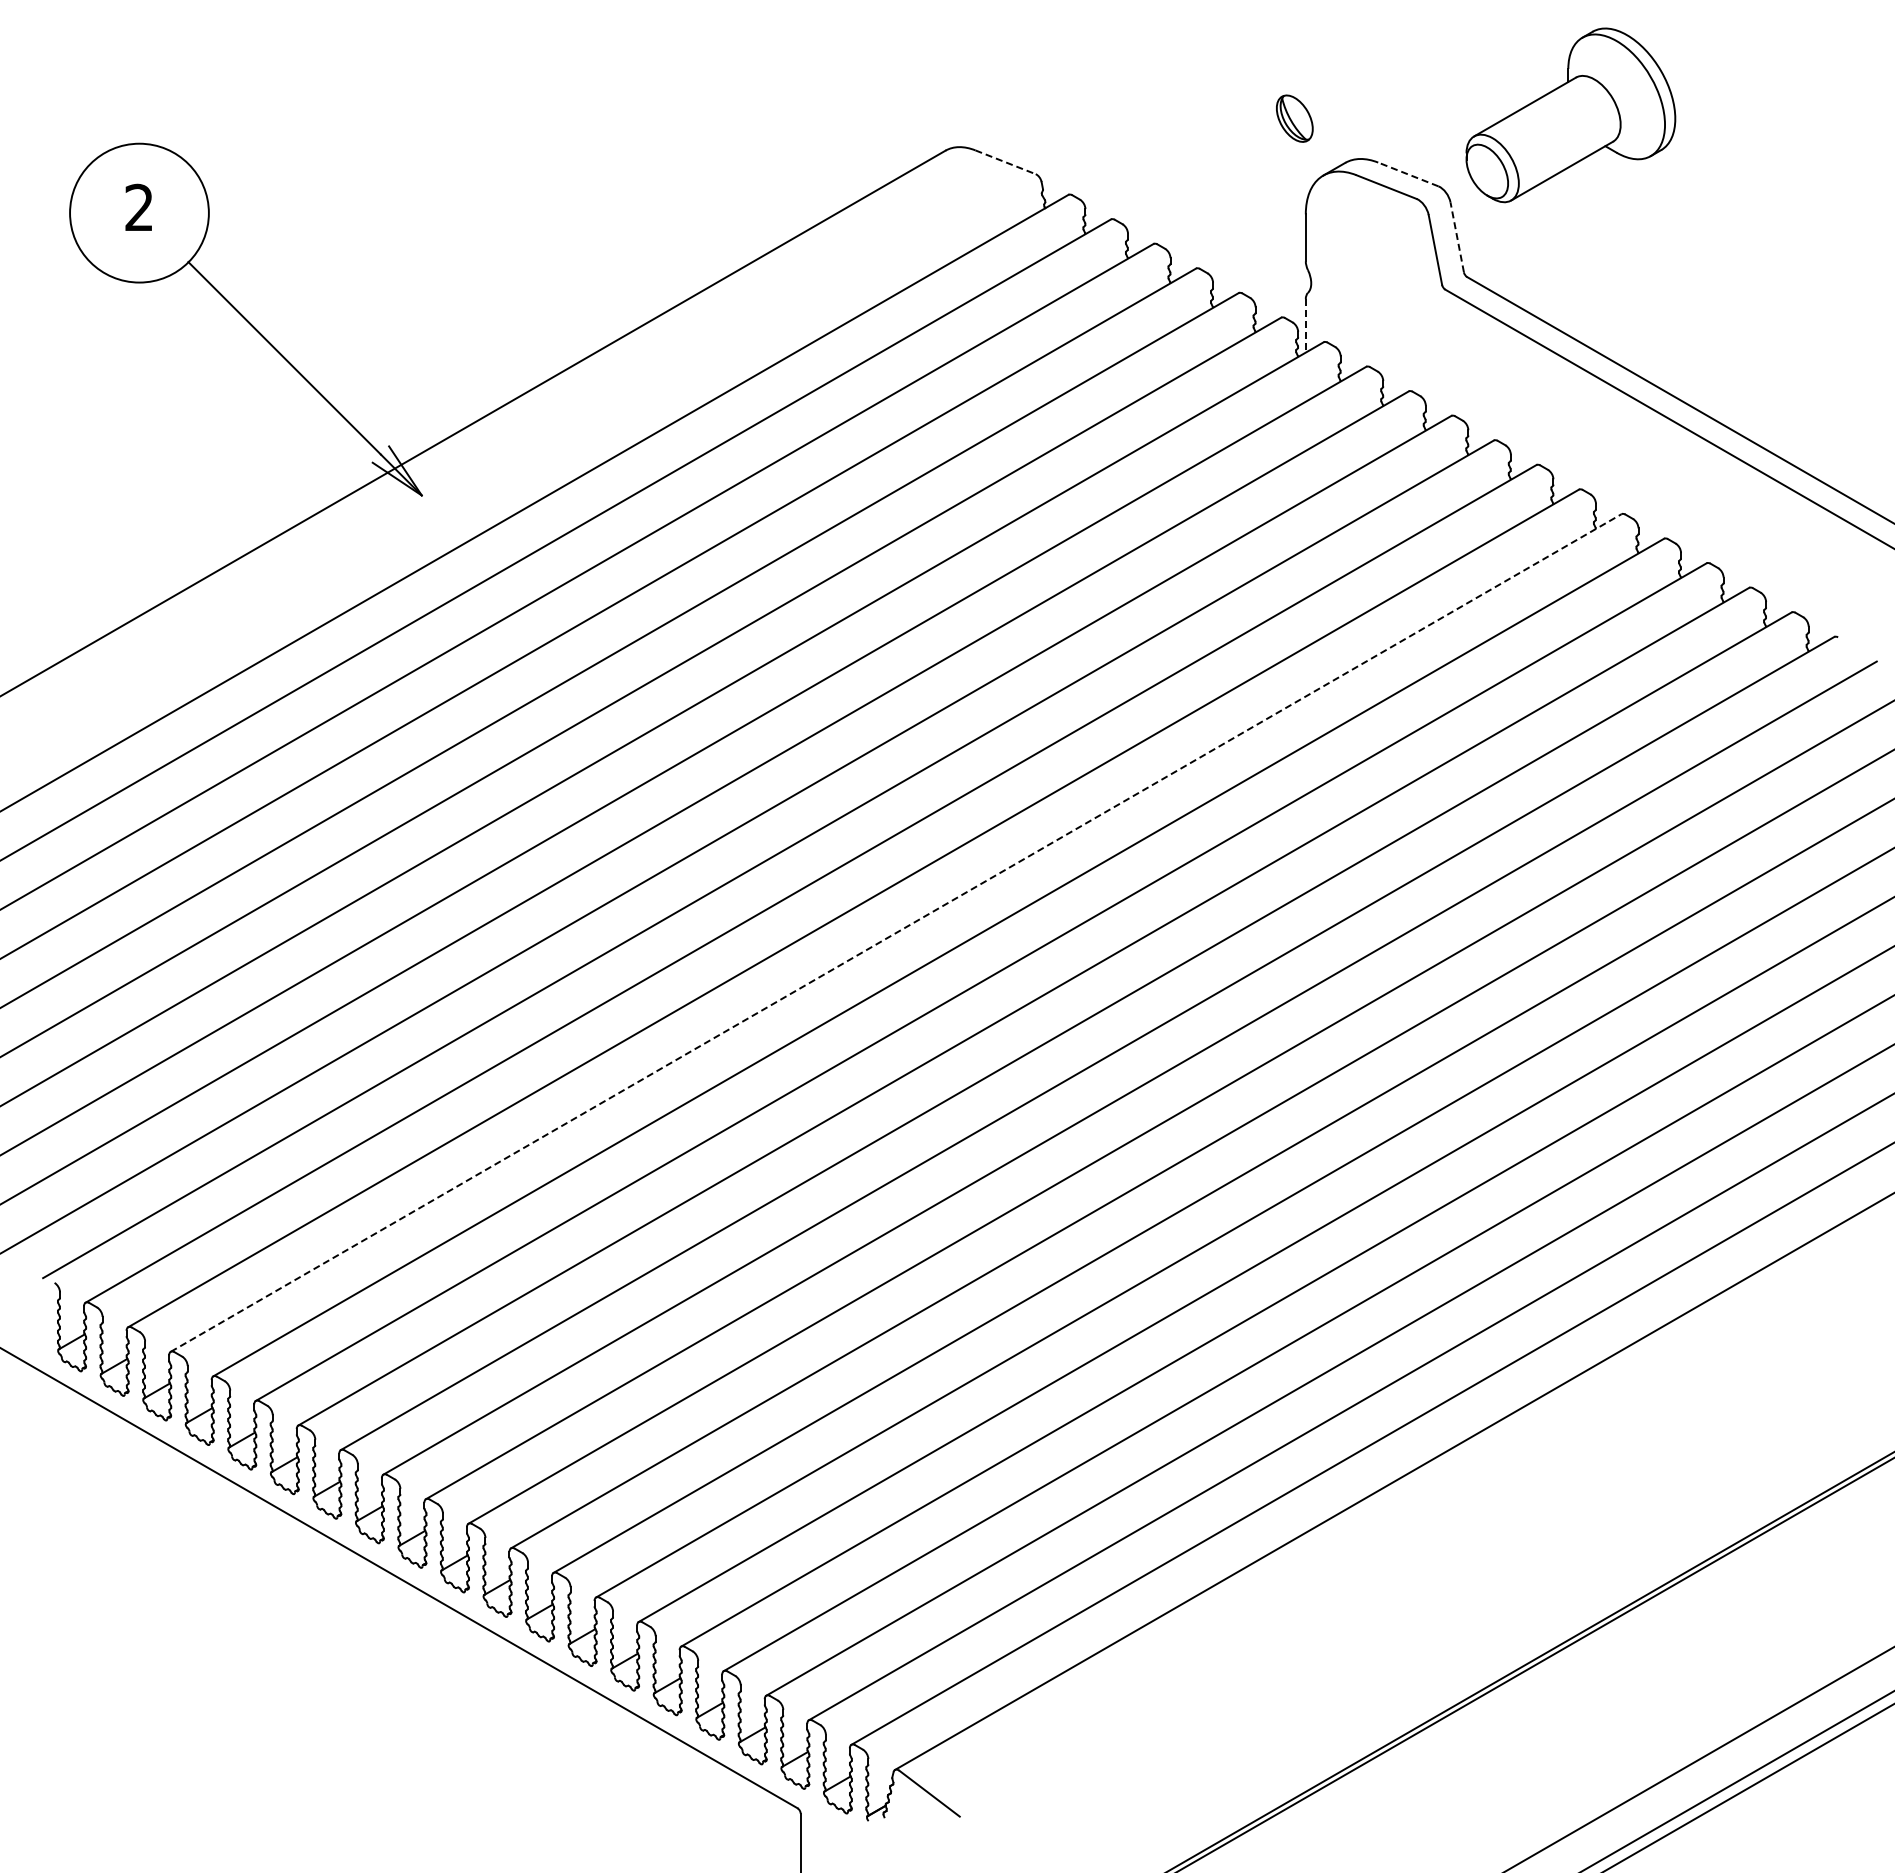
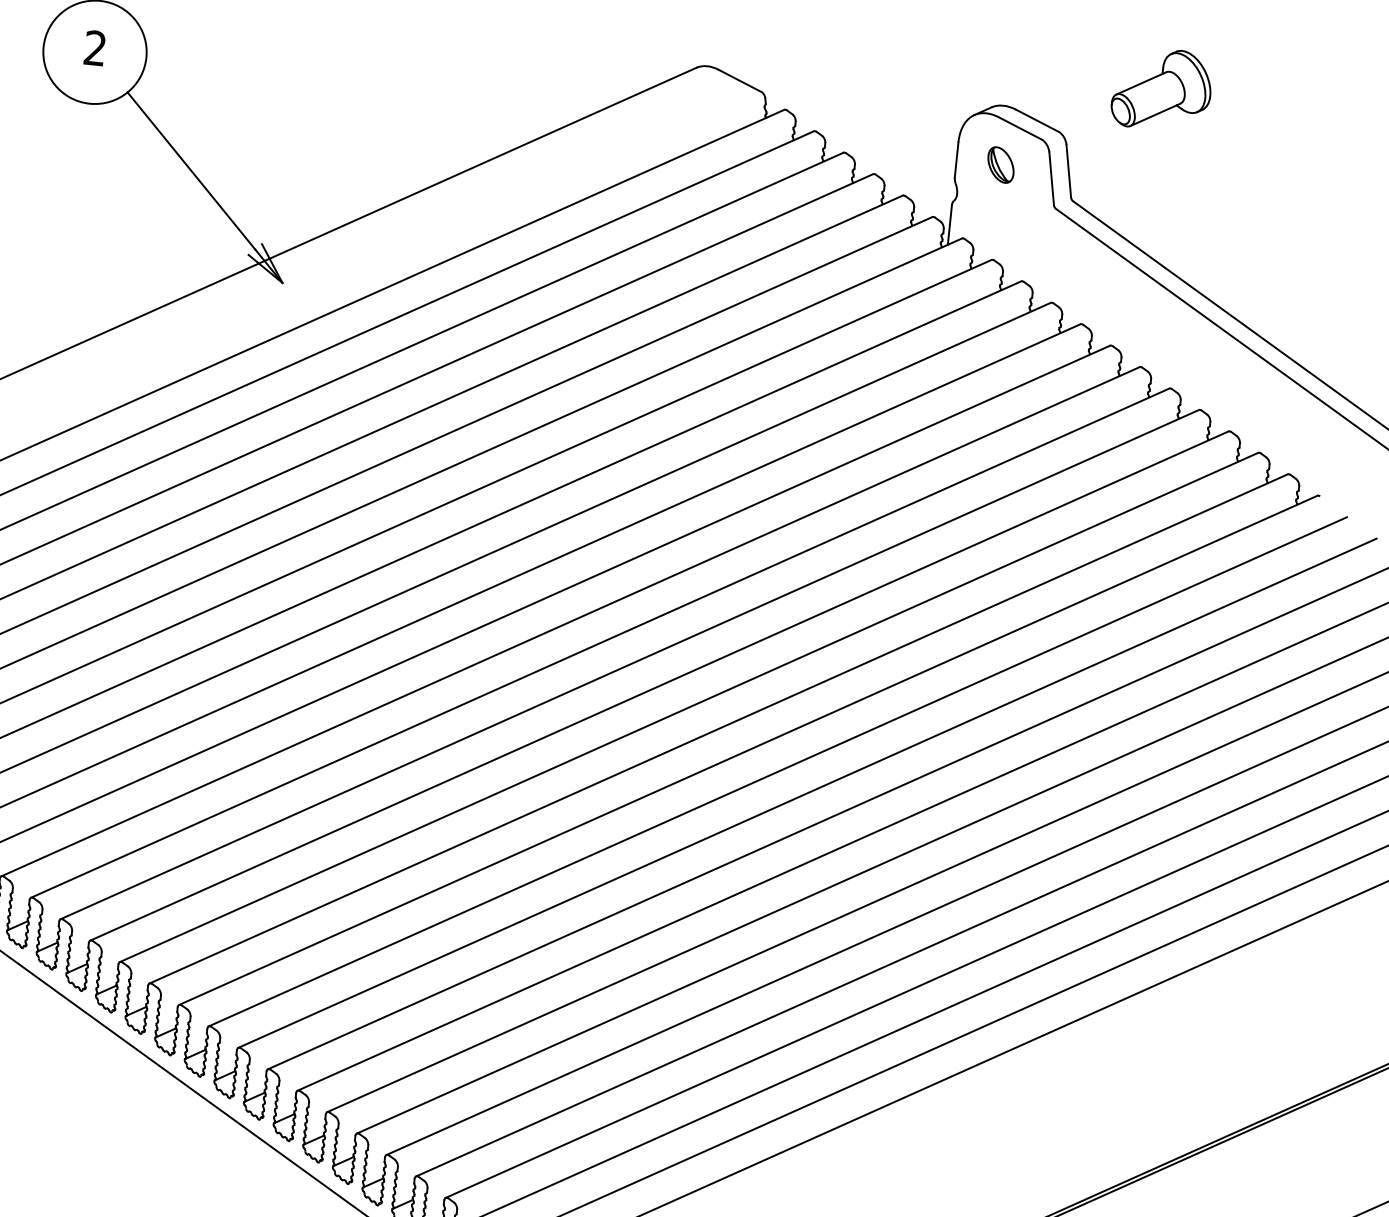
part: (1570, 115) -> (1161, 89), size x0.62
part: (1294, 118) -> (1000, 164), moved
line: (1006, 162) -> (740, 81), dashed -> solid
line: (1407, 174) -> (1036, 120), dashed -> solid
line: (1457, 237) -> (1068, 171), dashed -> solid
line: (1305, 325) -> (949, 224), dashed -> solid
line: (896, 933) -> (600, 643), dashed -> solid

